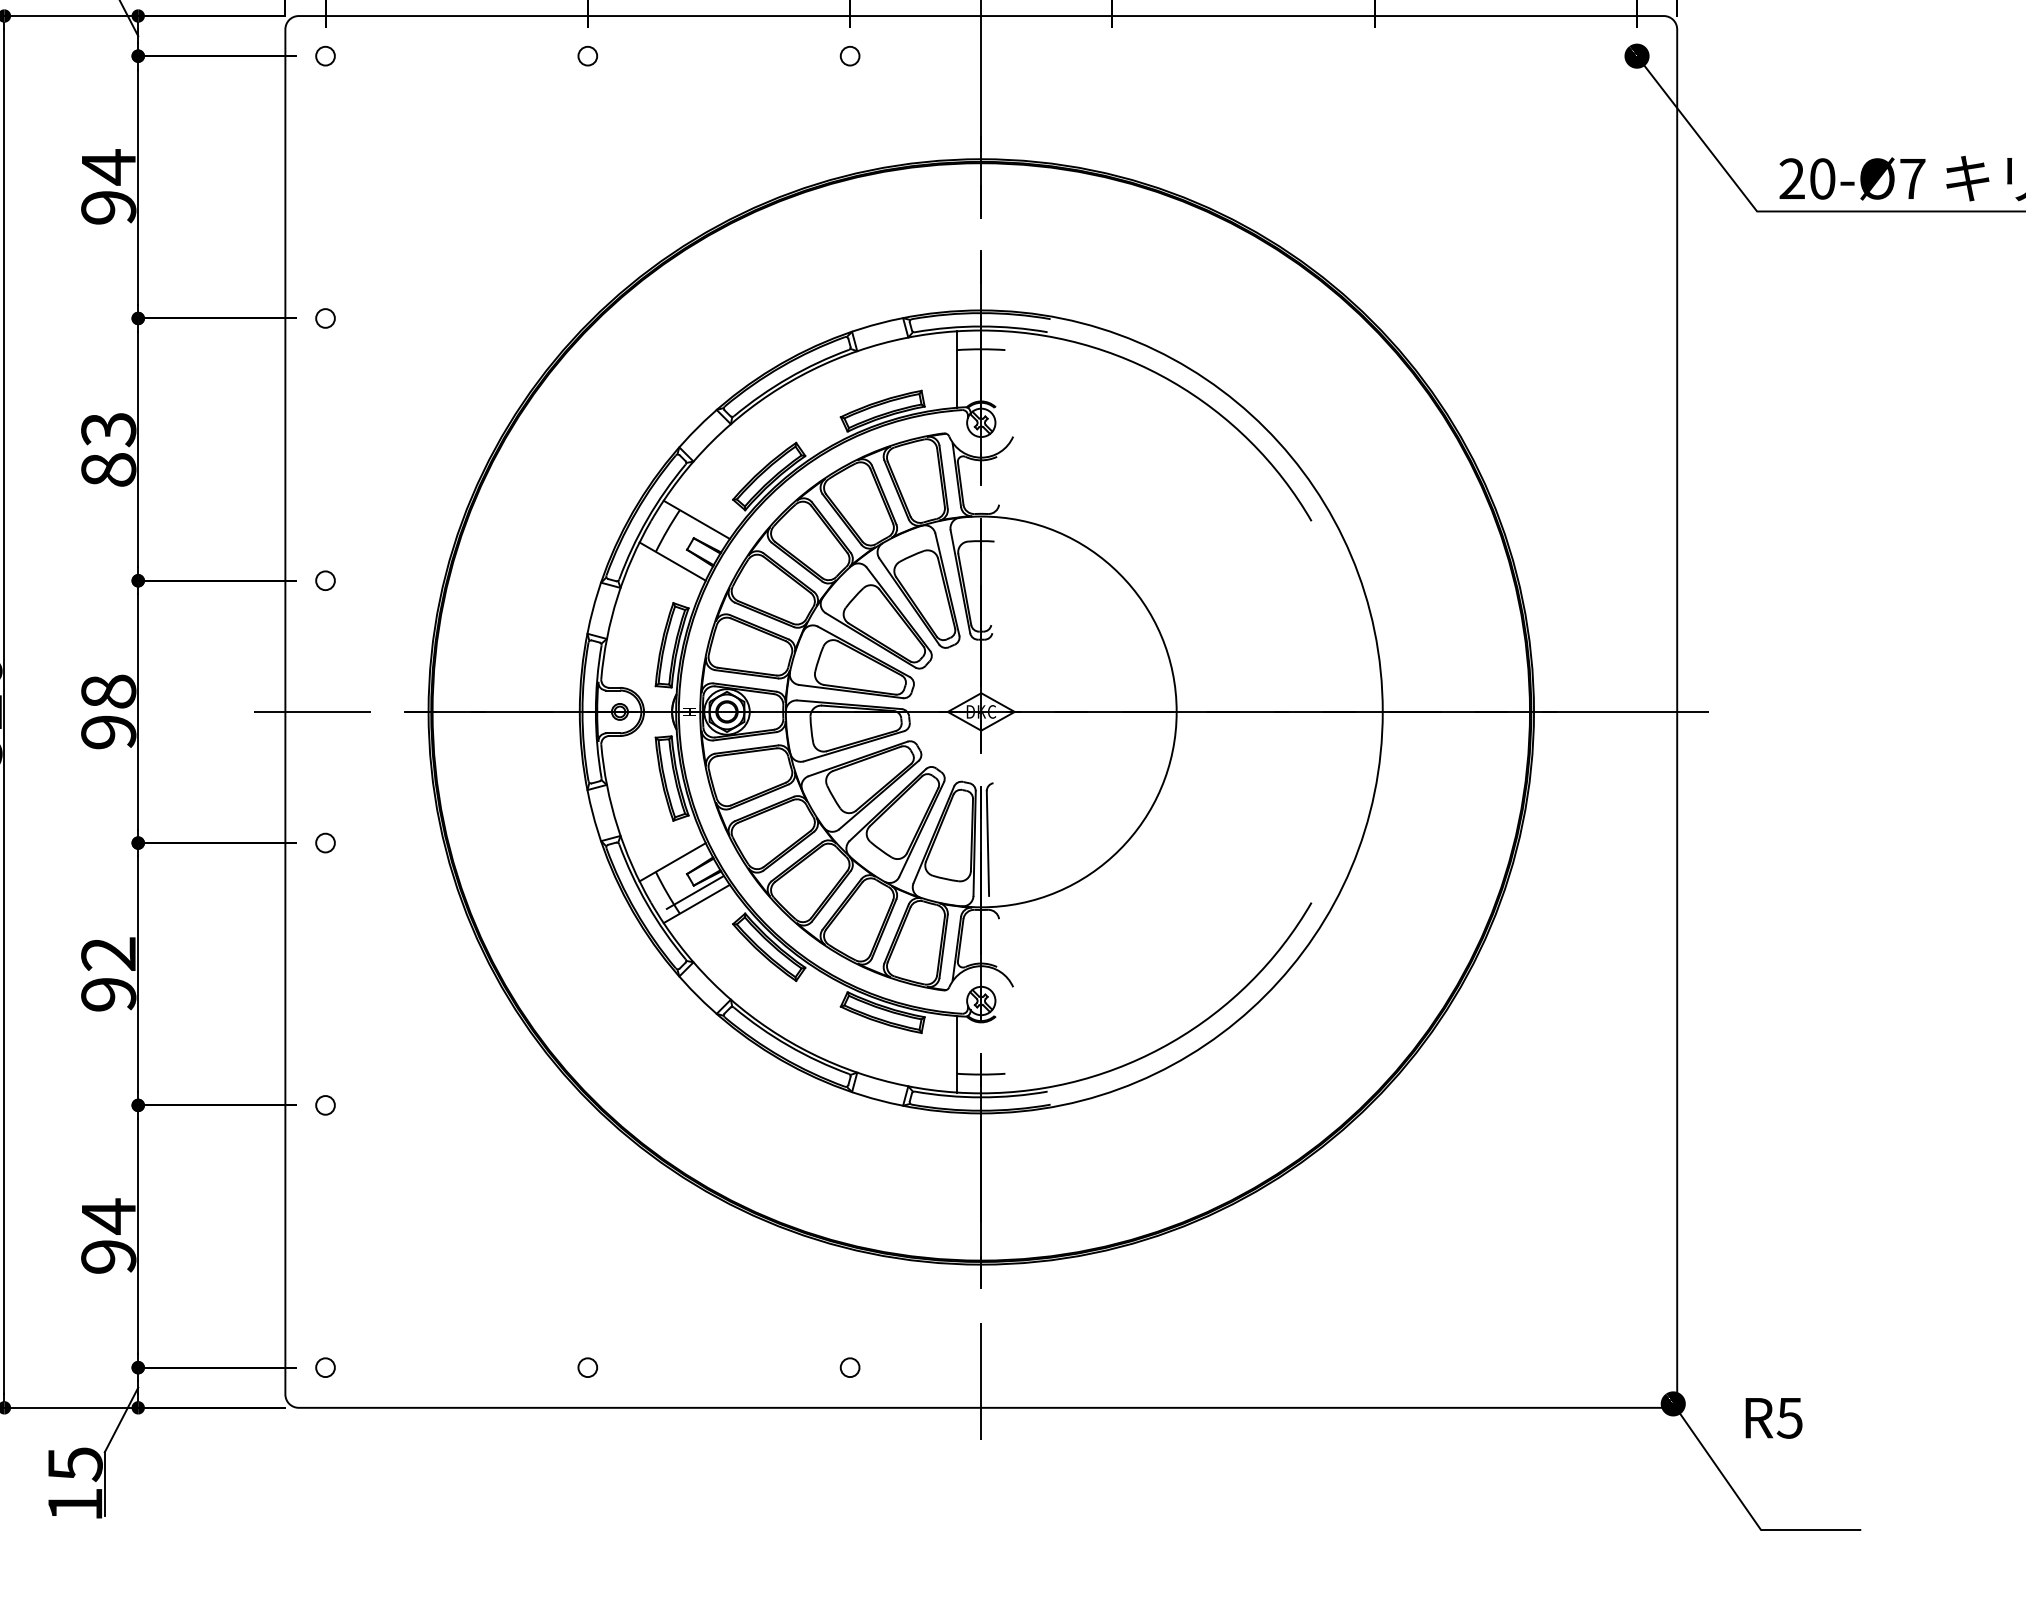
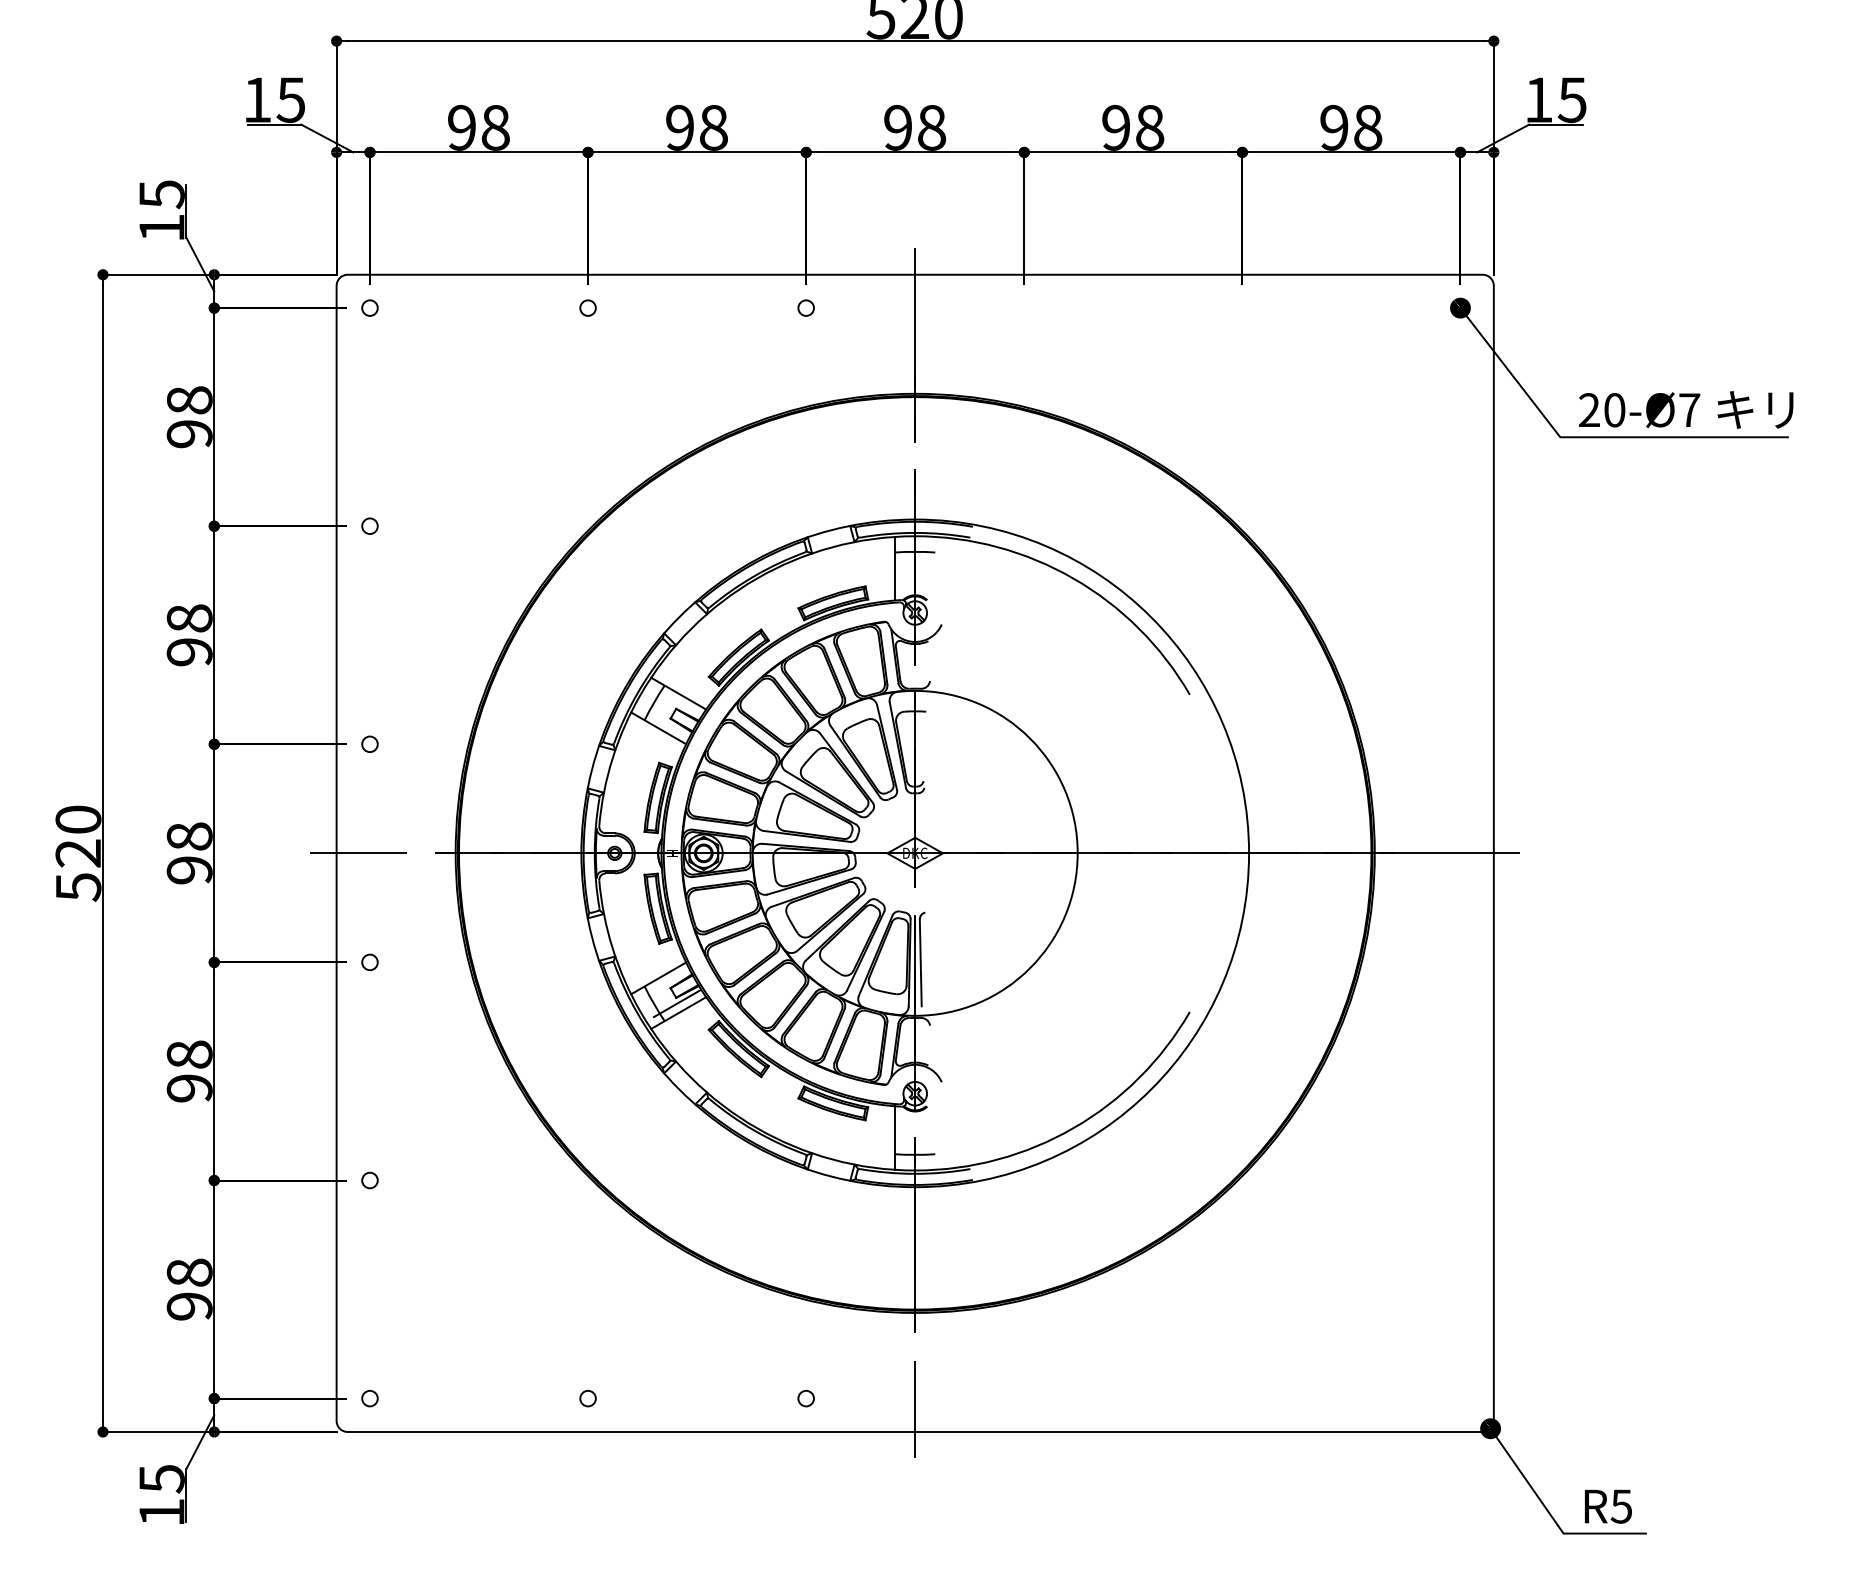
text: (108, 167) -> (189, 400), 94 -> 98
text: (108, 449) -> (189, 635), 83 -> 98
text: (108, 953) -> (189, 1054), 92 -> 98
text: (108, 1216) -> (189, 1272), 94 -> 98
text: (1774, 1418) -> (1608, 1506), moved

